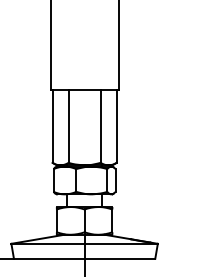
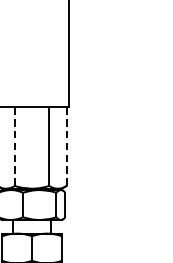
line: (68, 126) -> (14, 146), solid -> dashed
line: (116, 126) -> (66, 146), solid -> dashed

